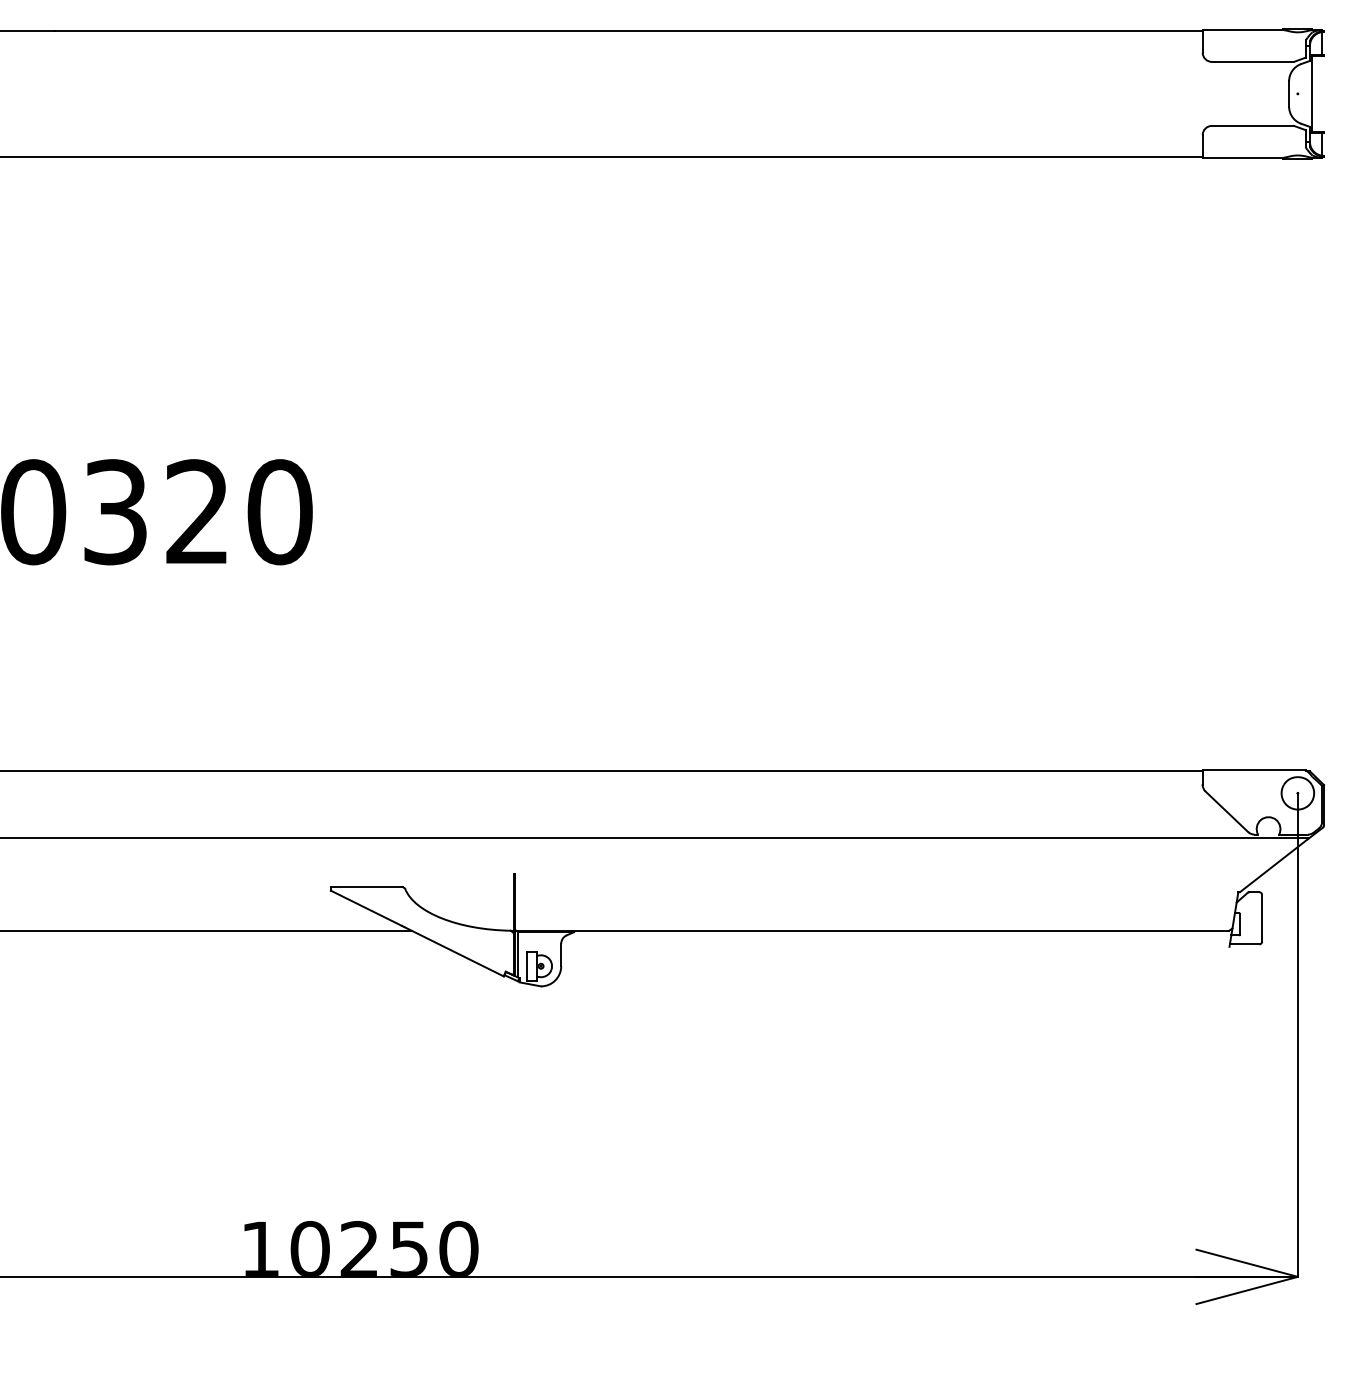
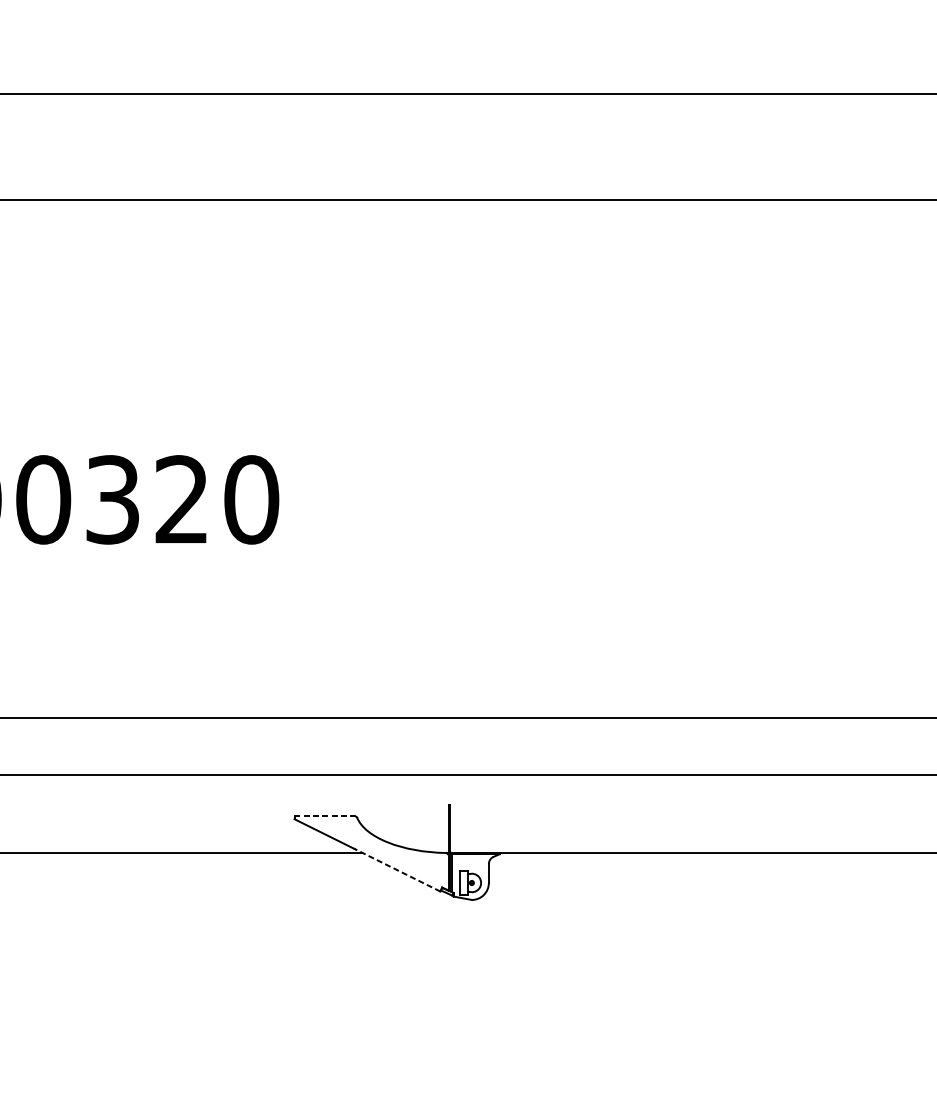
line: (366, 887) -> (324, 816), solid -> dashed
line: (454, 951) -> (398, 870), solid -> dashed

